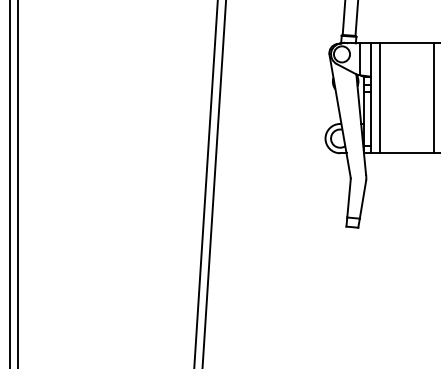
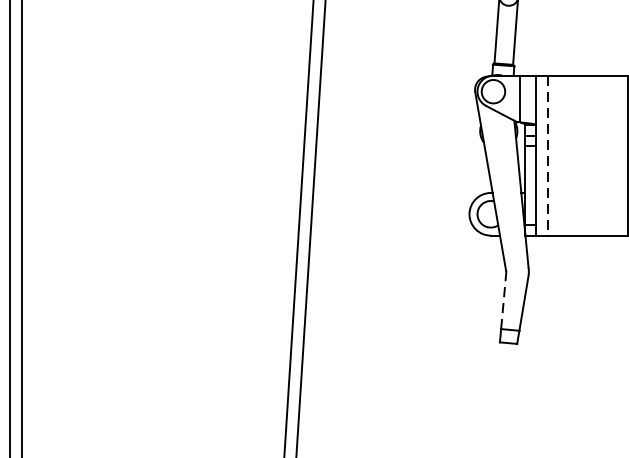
line: (379, 98) -> (548, 155), solid -> dashed
line: (349, 197) -> (504, 299), solid -> dashed

